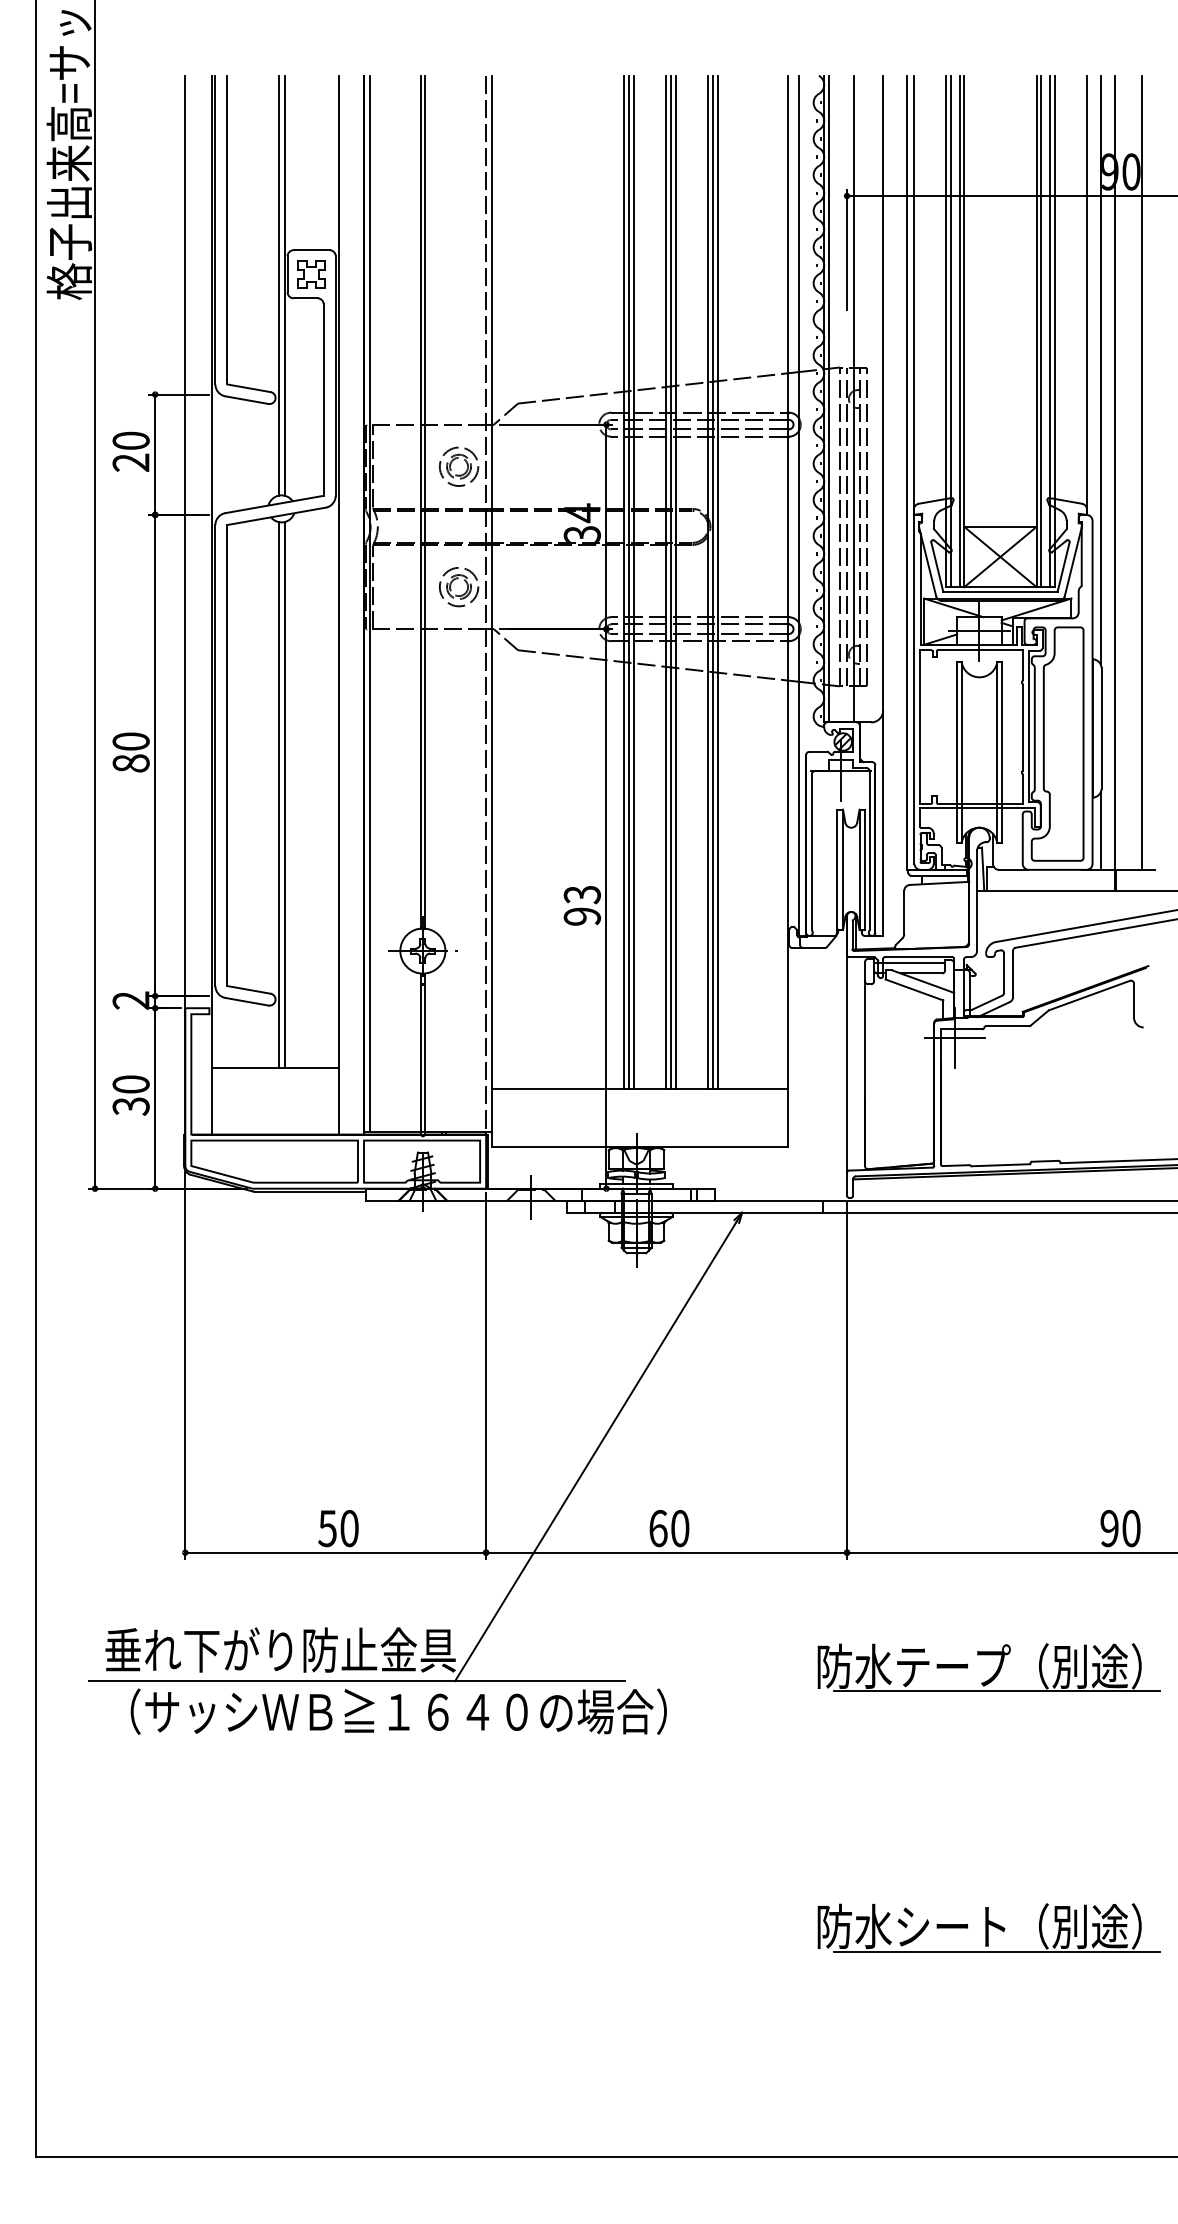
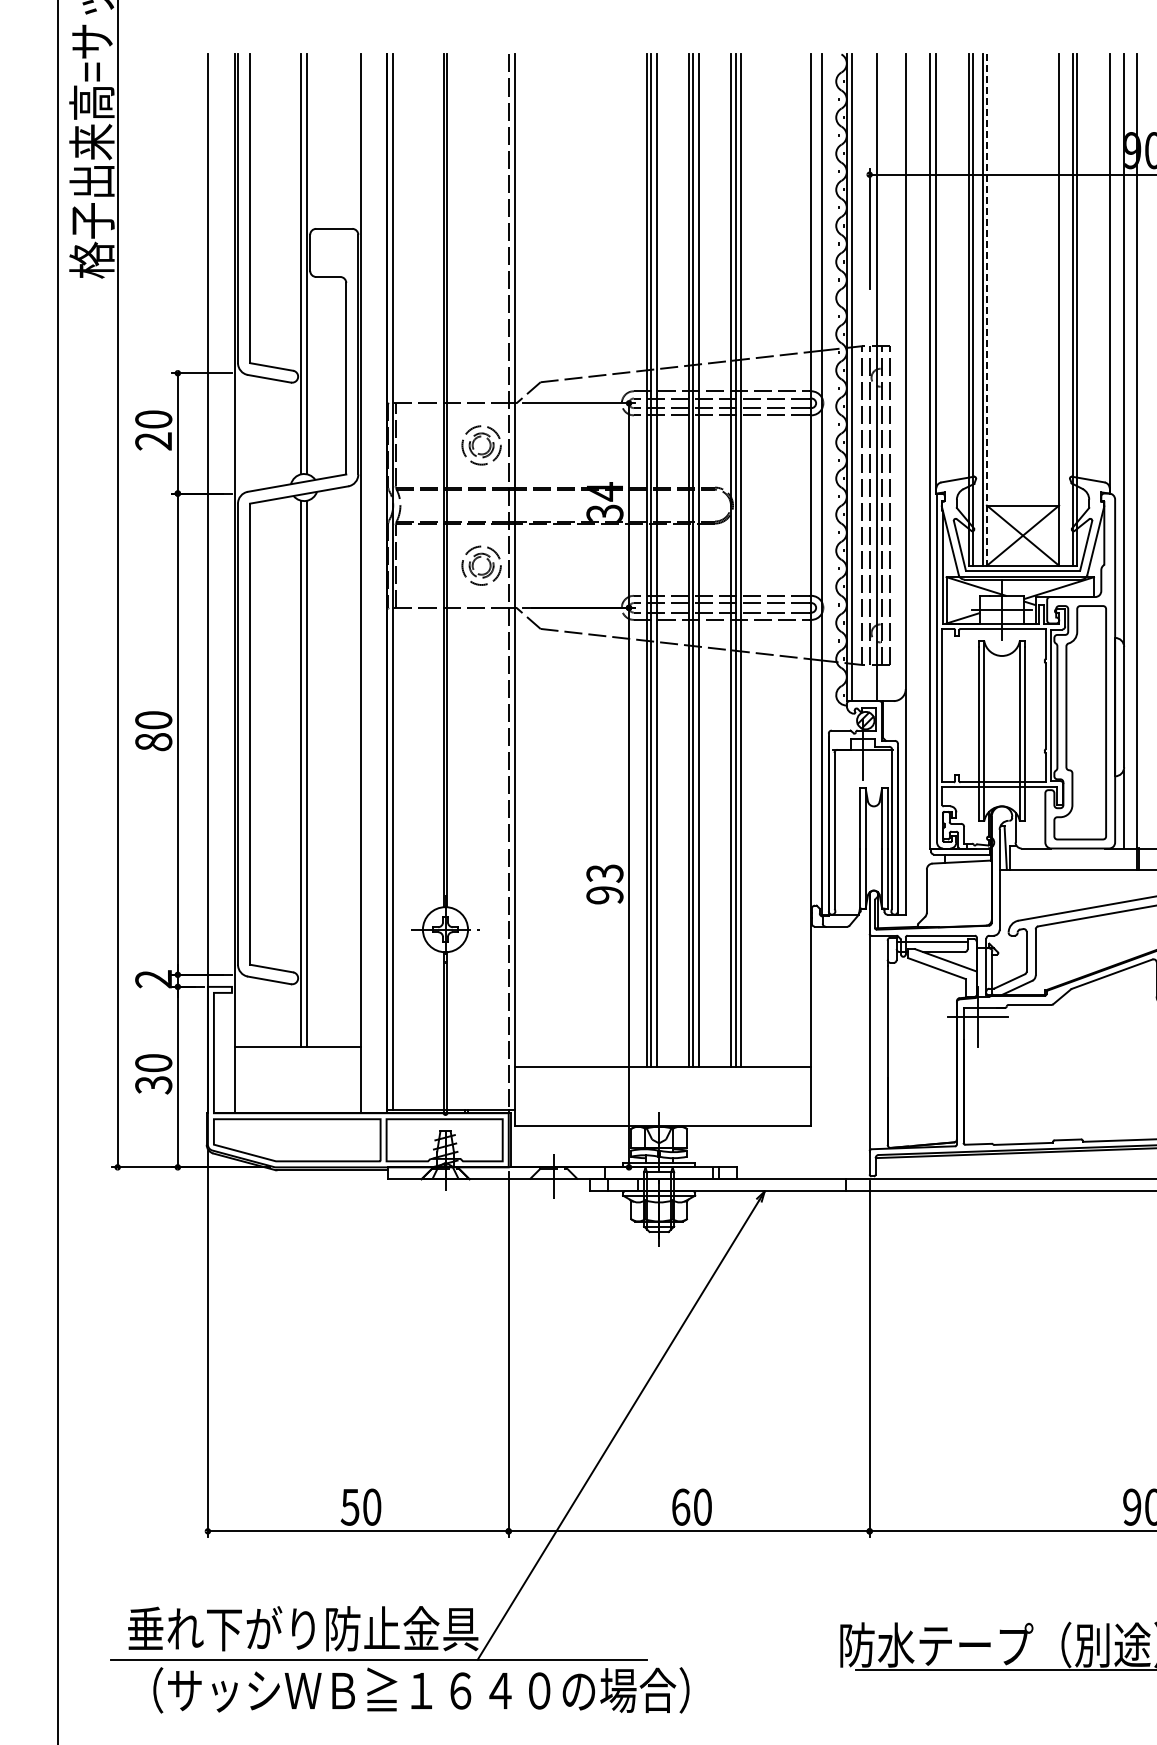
part: (311, 274) -> (334, 253), removed
line: (964, 331) -> (987, 310), solid -> dashed
line: (1040, 331) -> (1063, 310), removed

